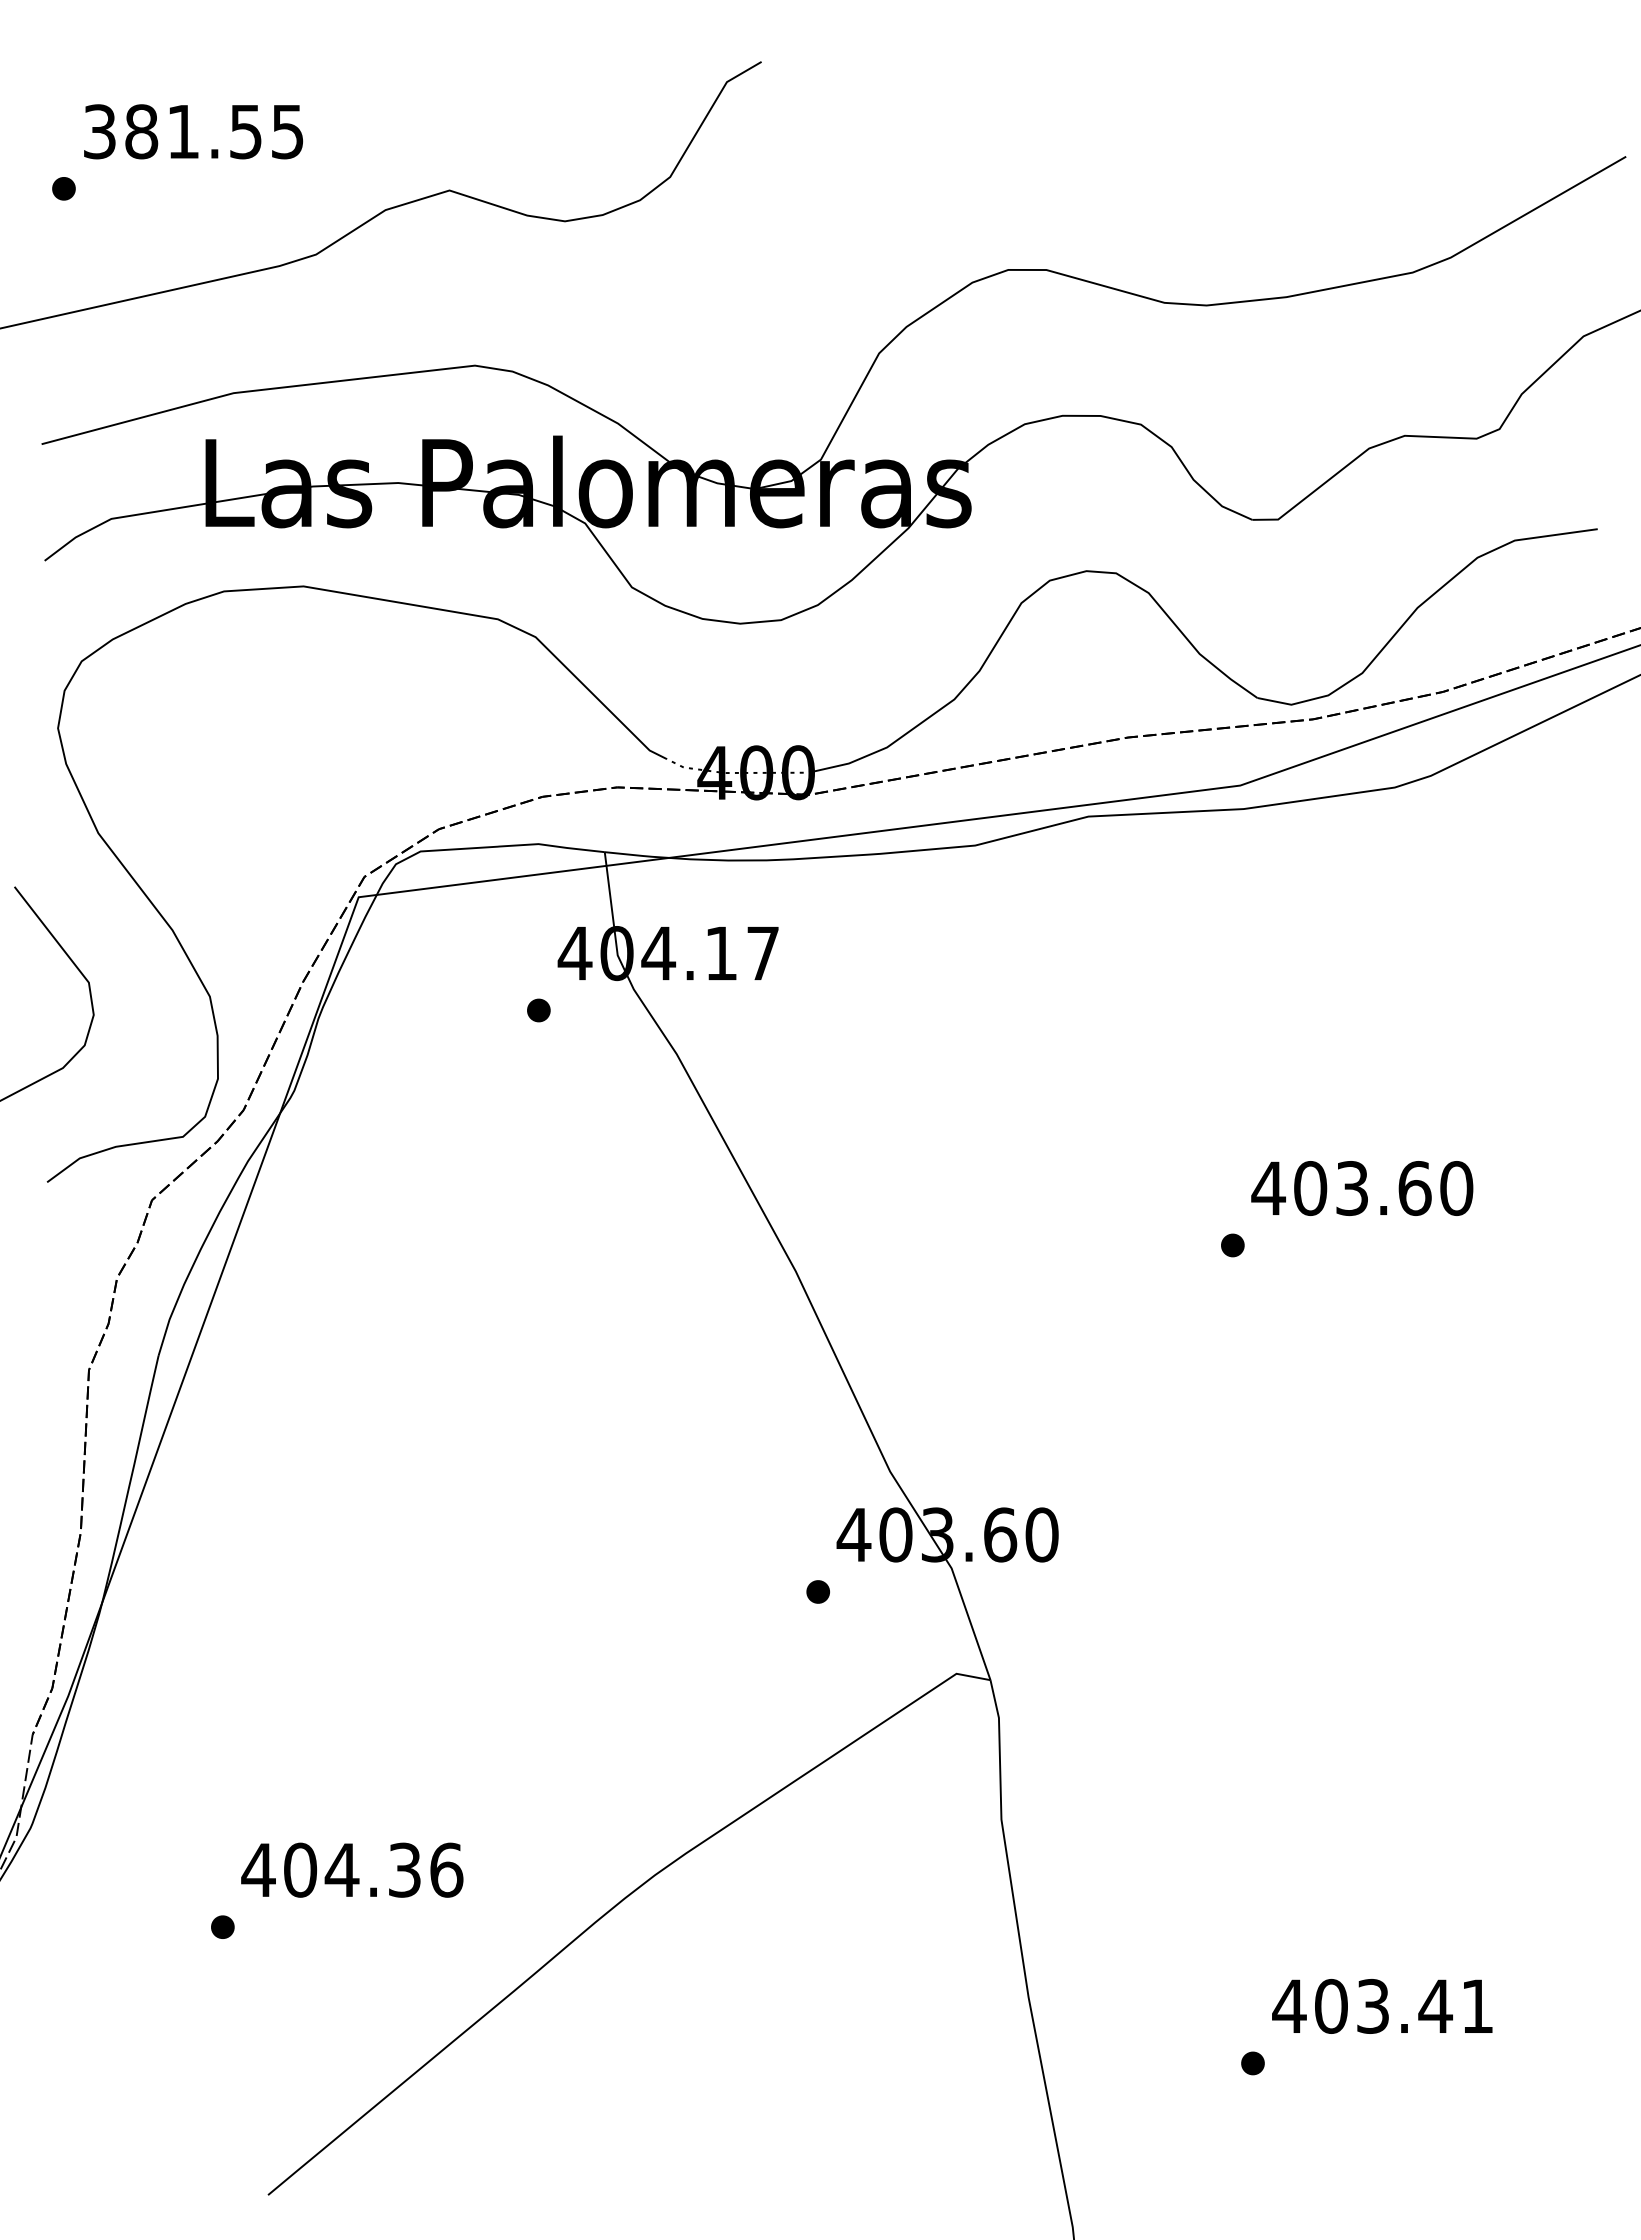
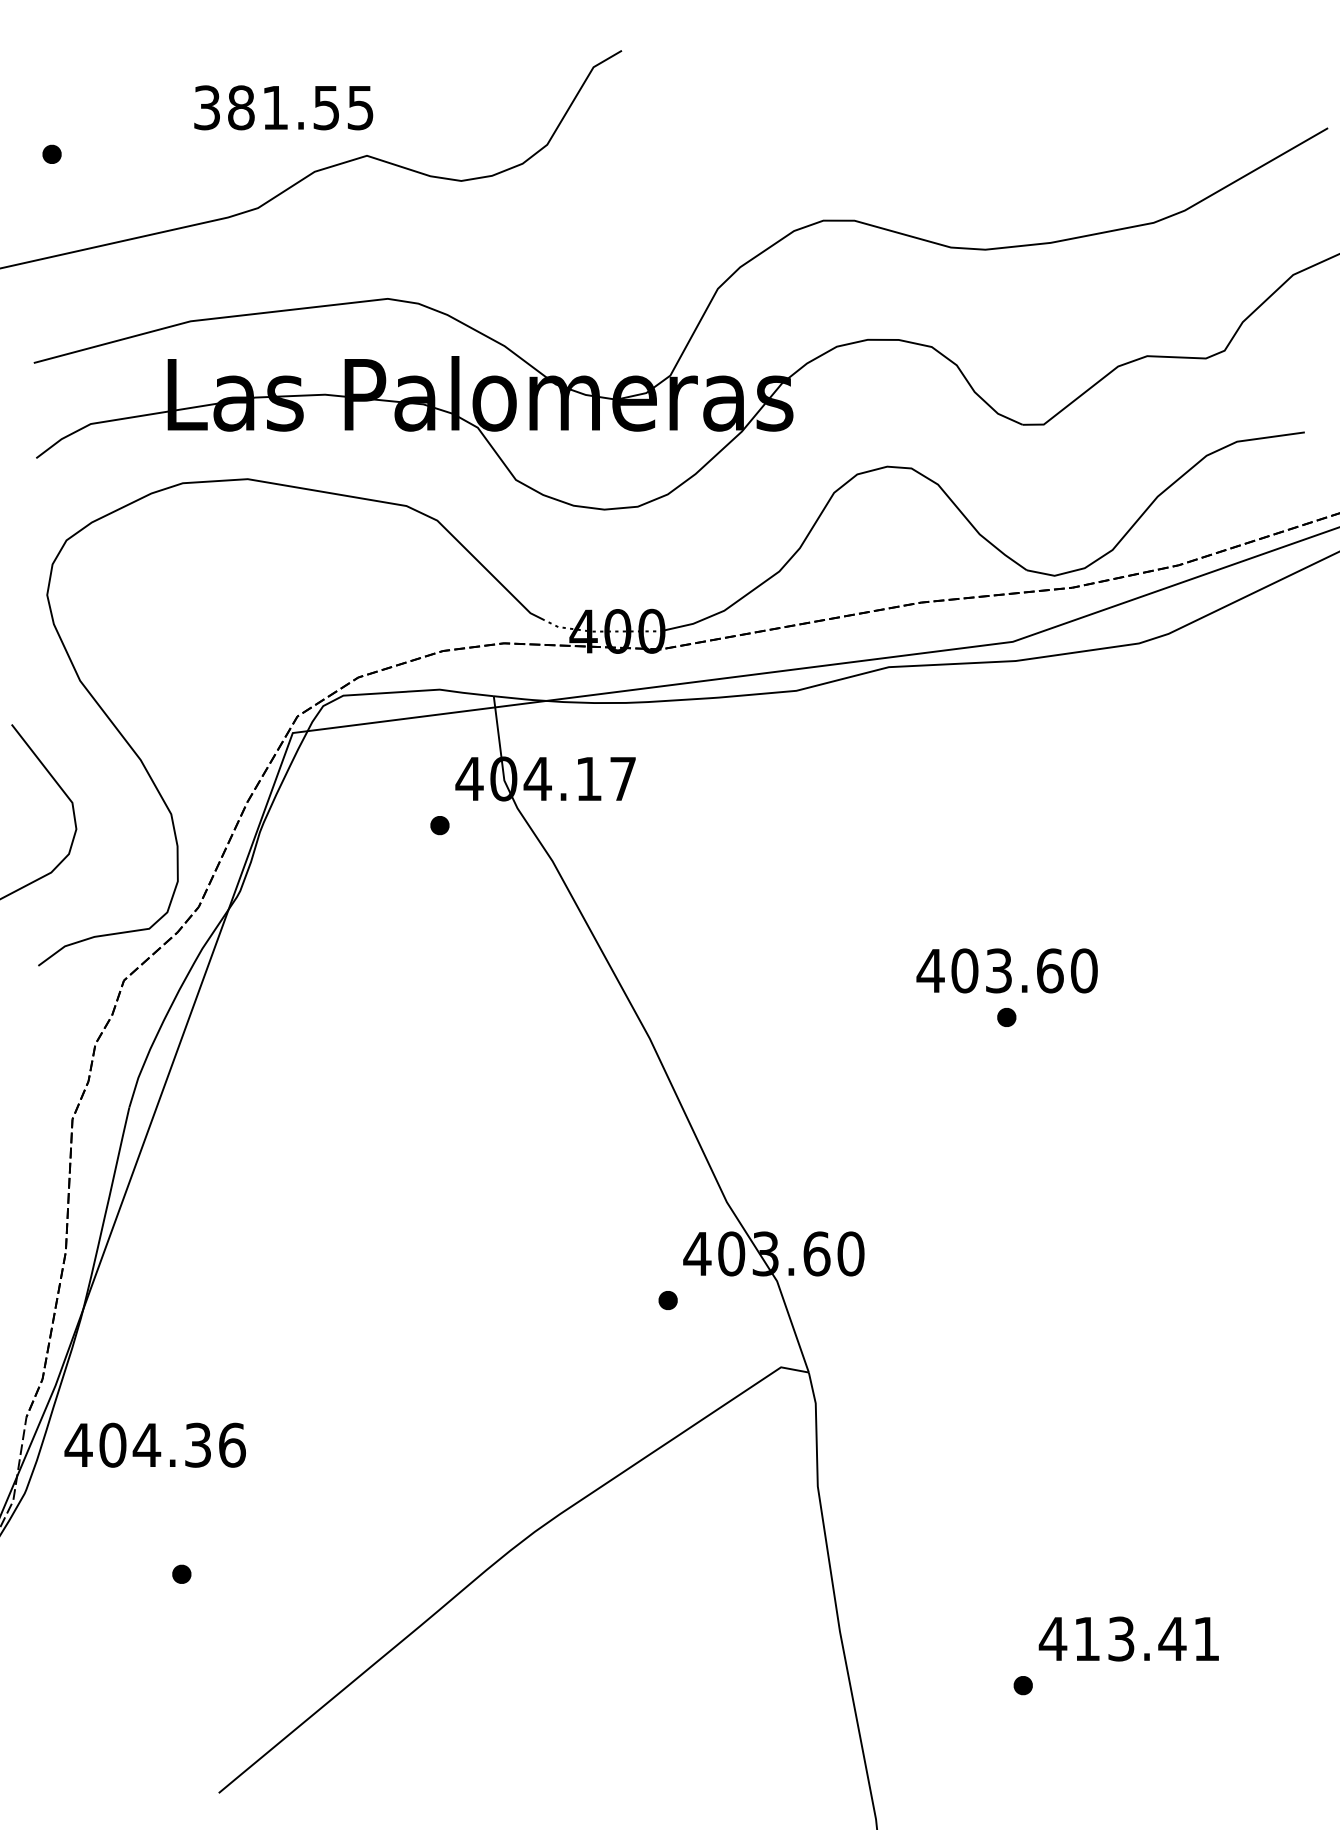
text: (193, 131) -> (283, 107), moved
text: (1362, 1188) -> (1007, 970), moved
text: (352, 1869) -> (155, 1444), moved
text: (1331, 2005) -> (1087, 1638), 403.41 -> 413.41

